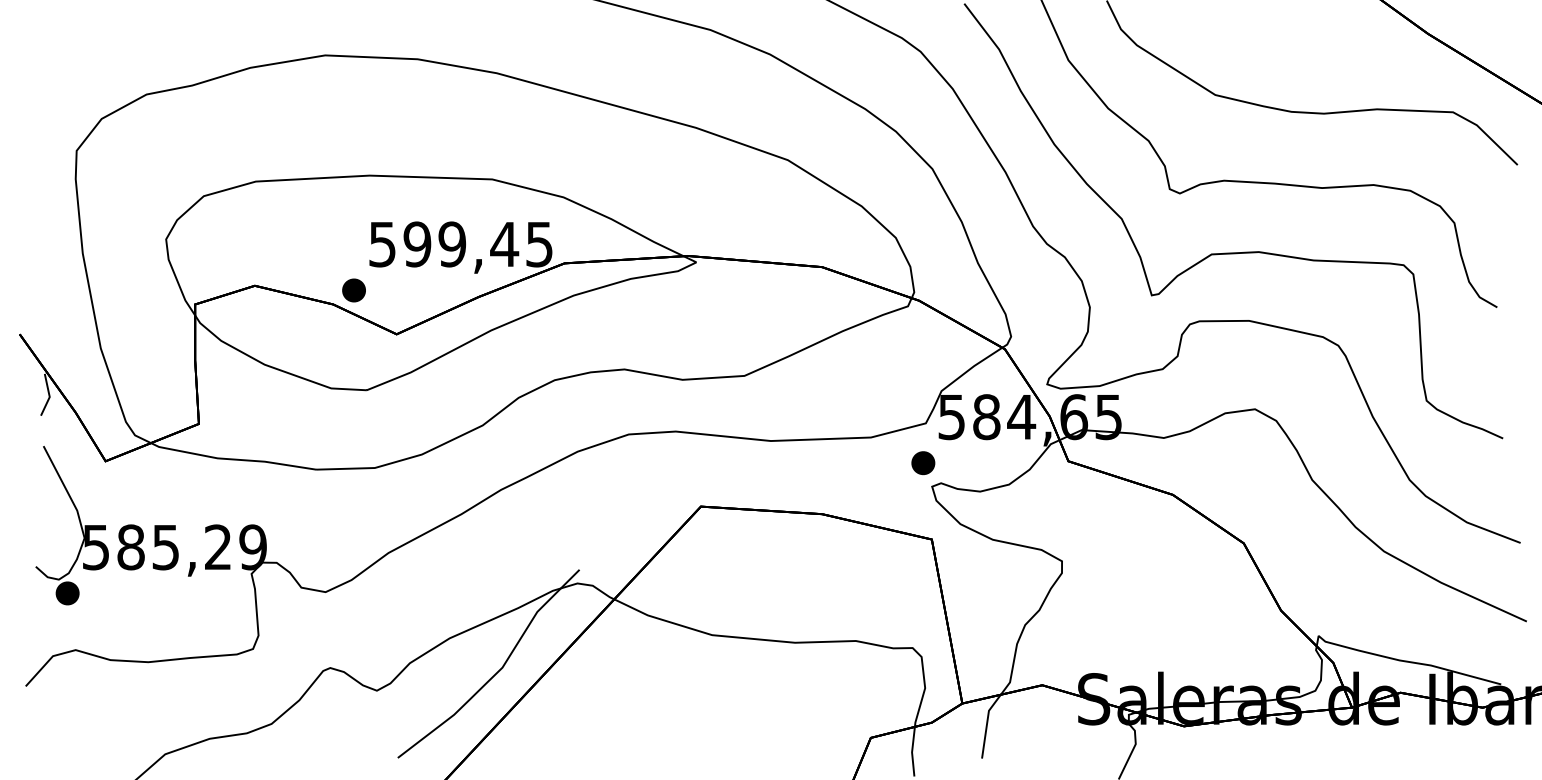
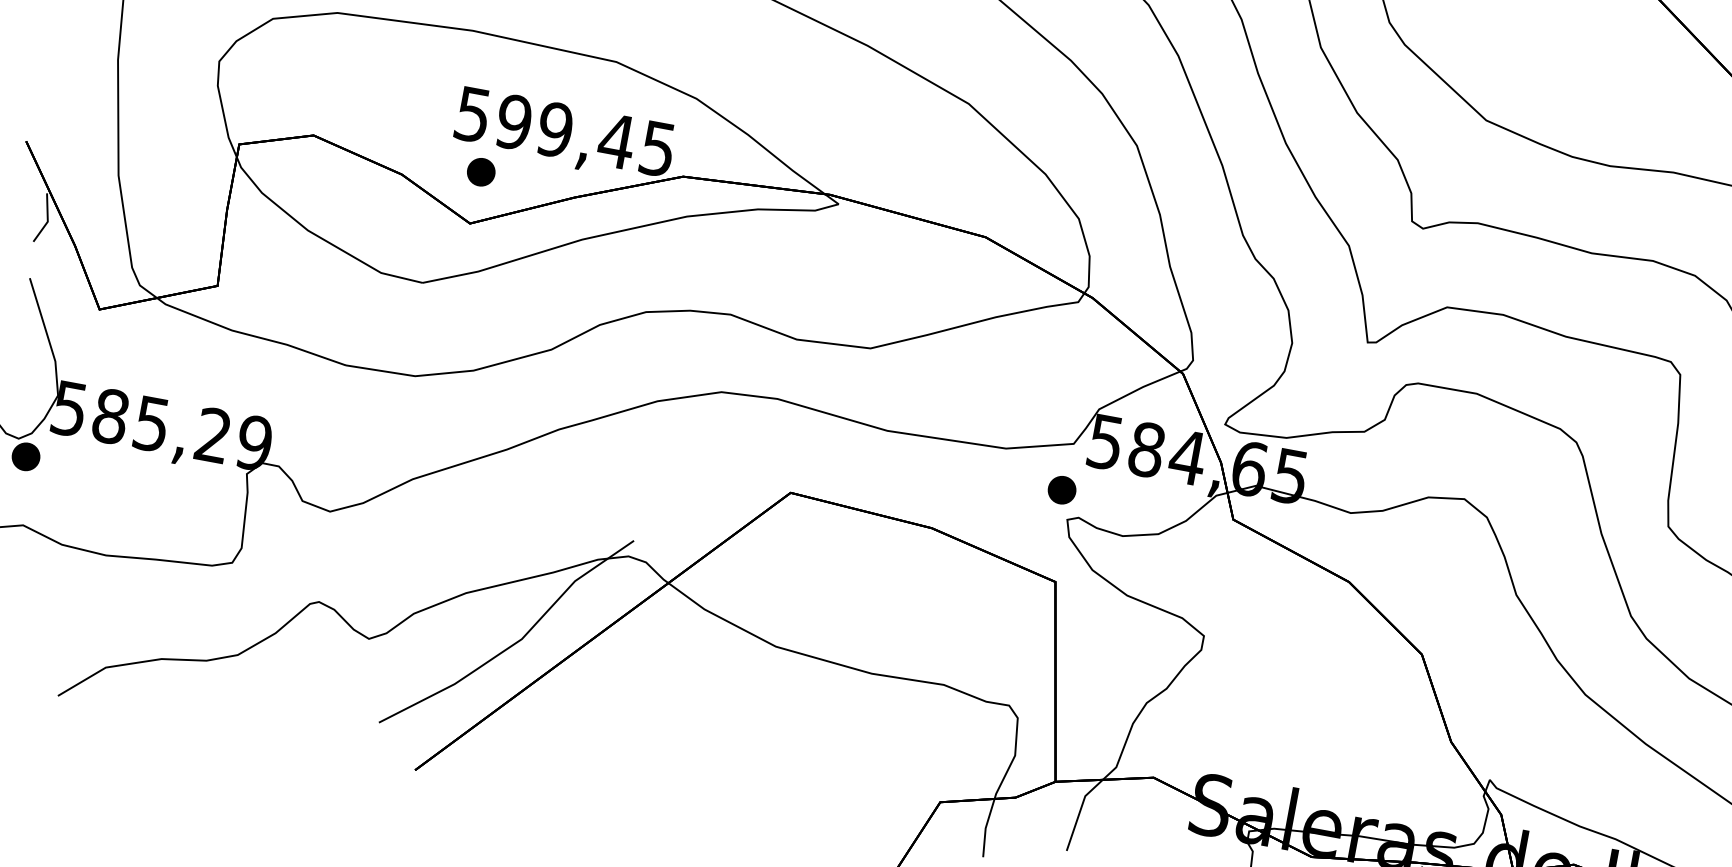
part: (353, 290) -> (480, 172), moved

